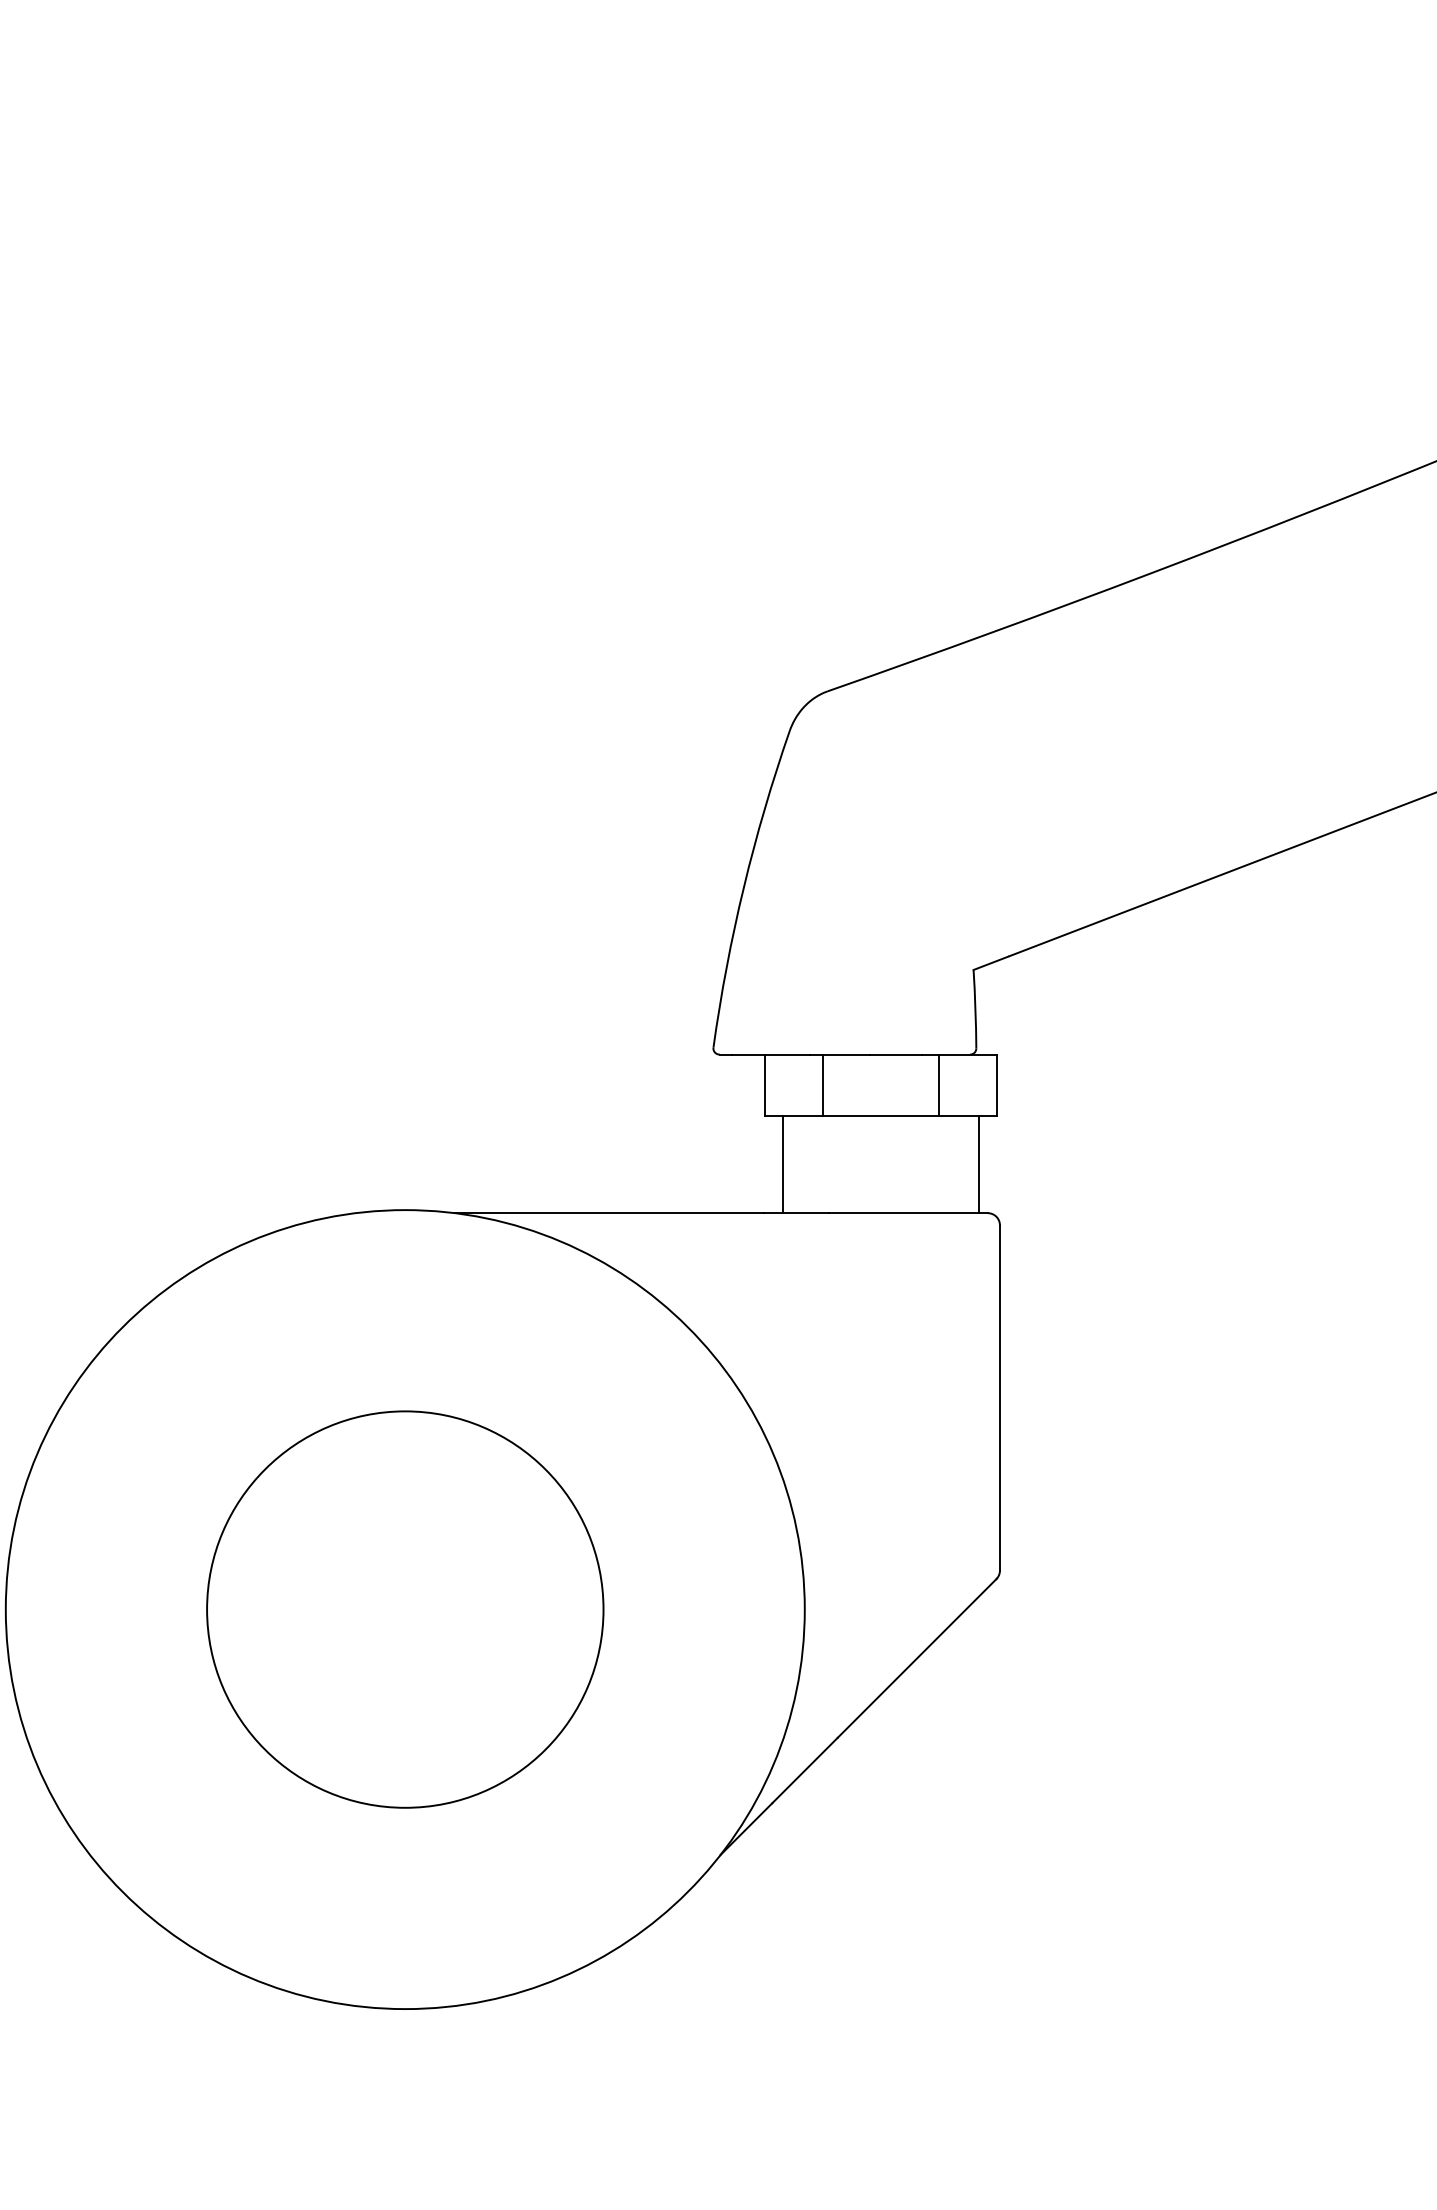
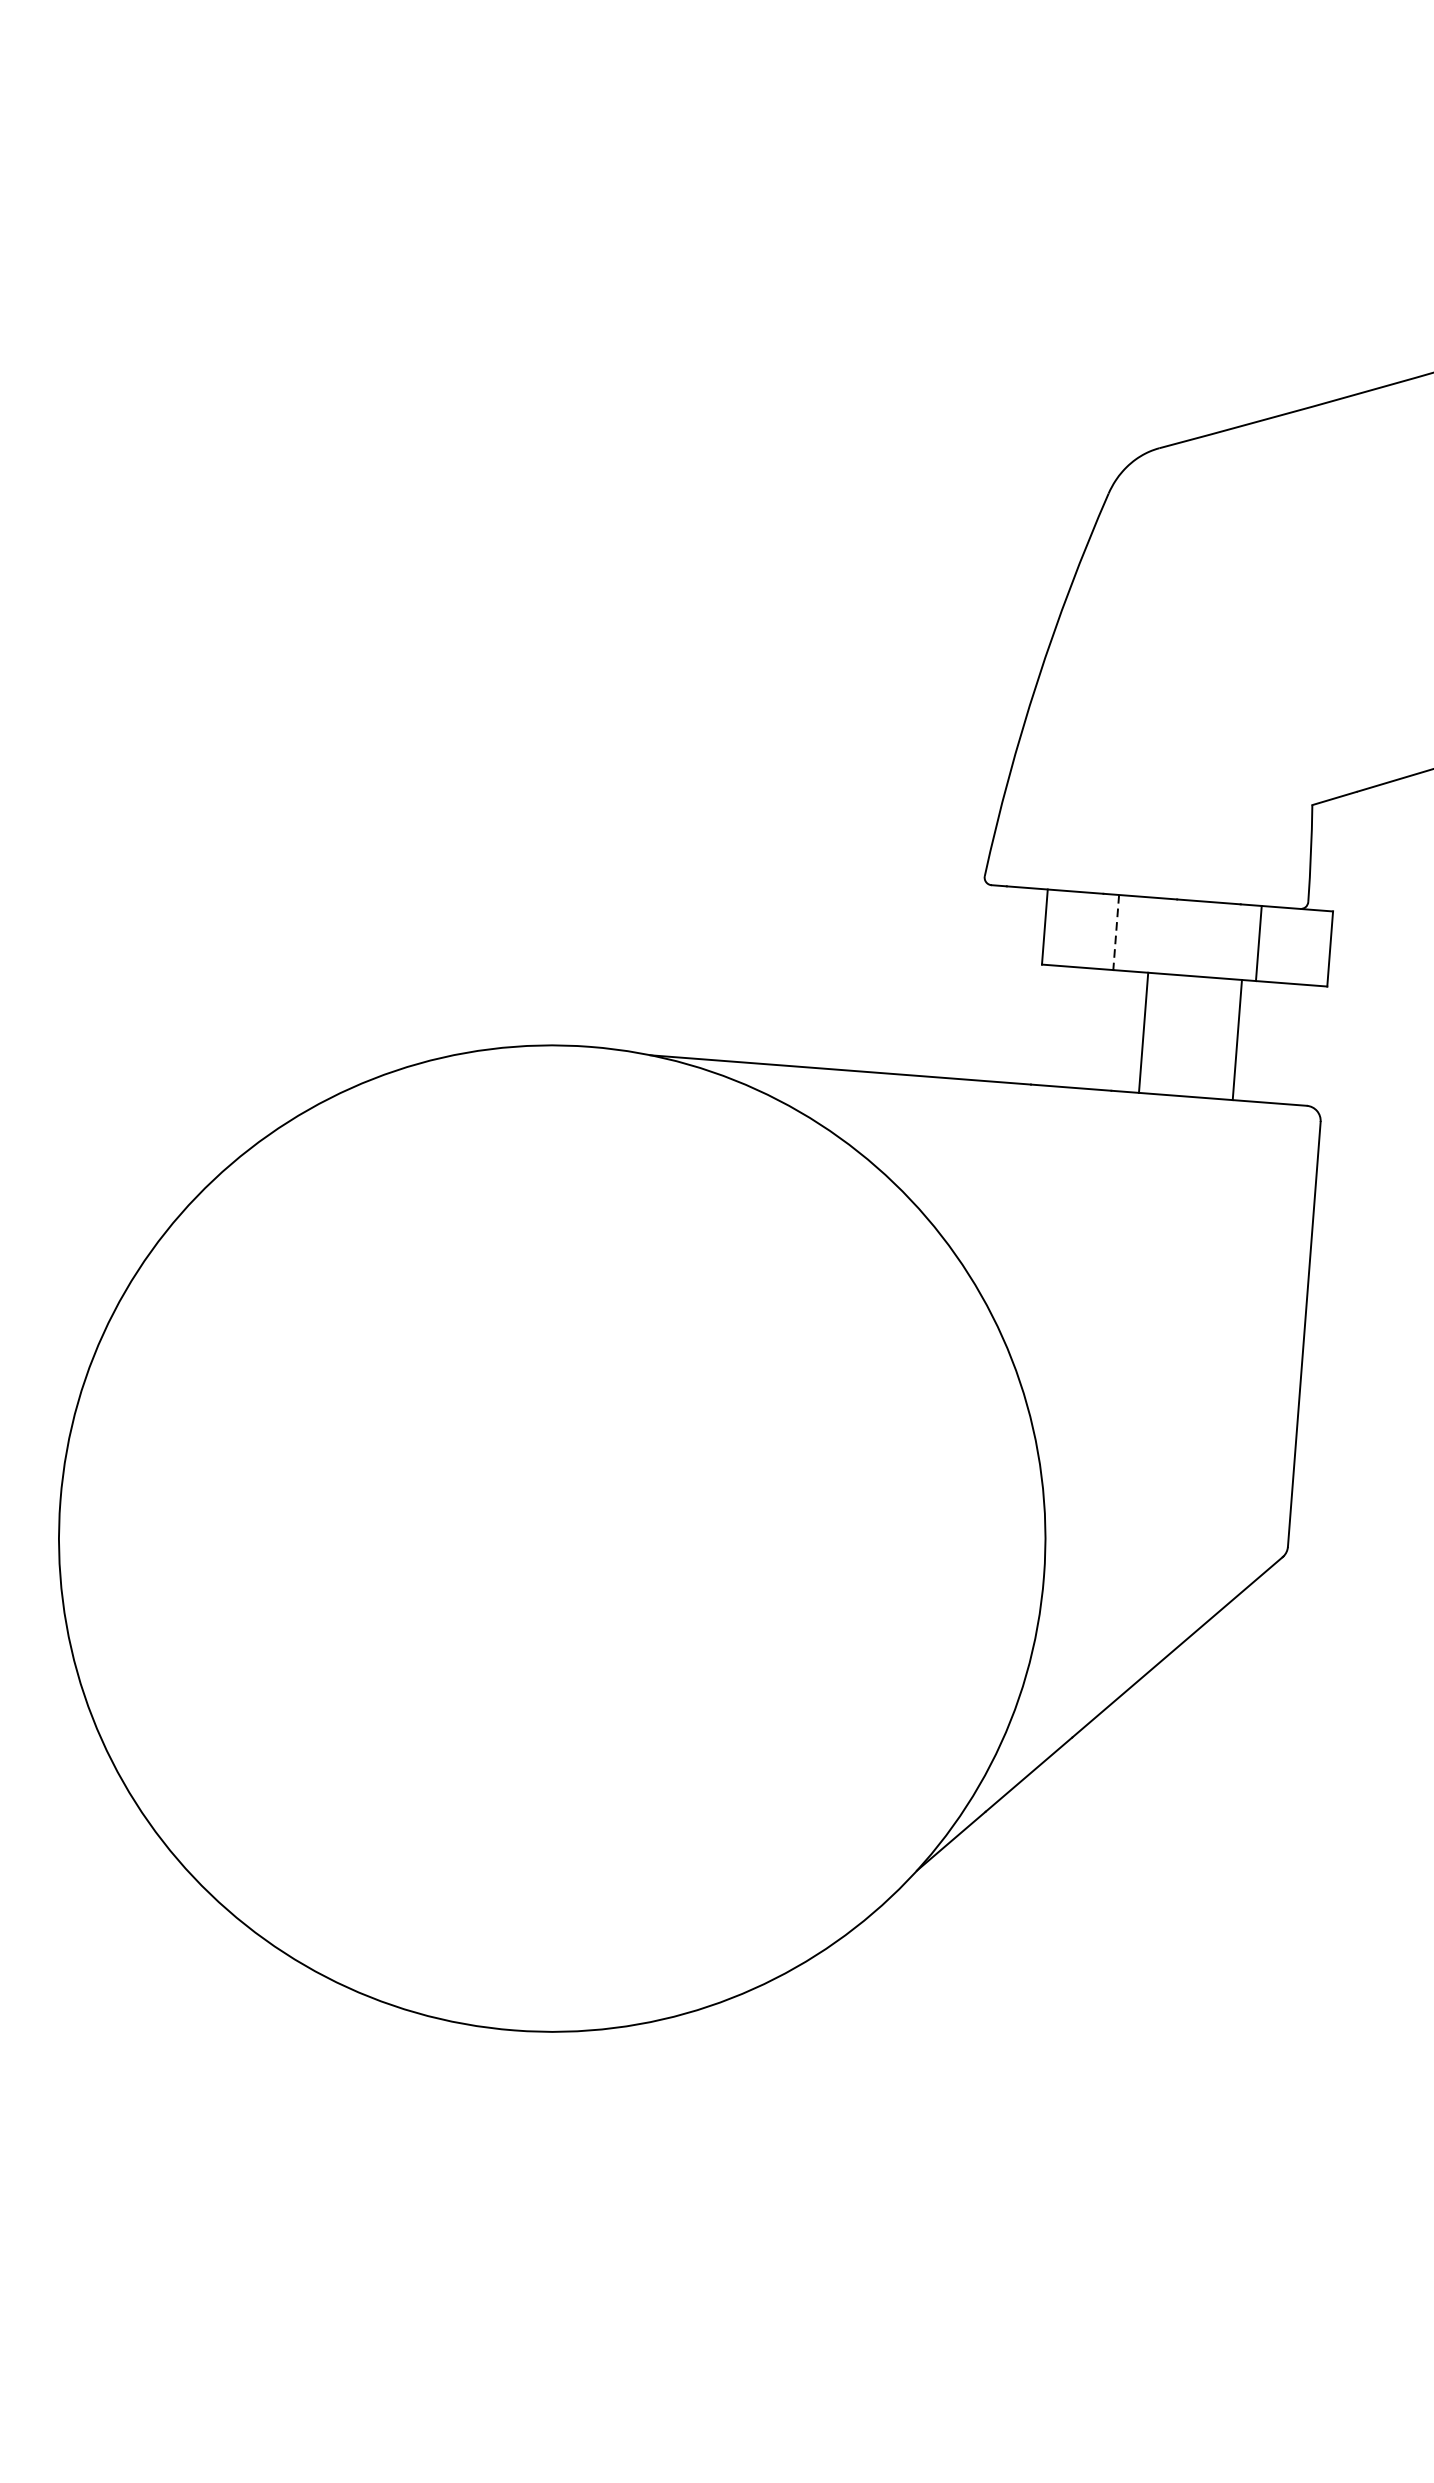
line: (823, 1085) -> (1116, 933), solid -> dashed
line: (783, 1164) -> (1143, 1032), moved
line: (978, 1164) -> (1237, 1040), moved
circle: (405, 1609) -> (552, 1538), removed

